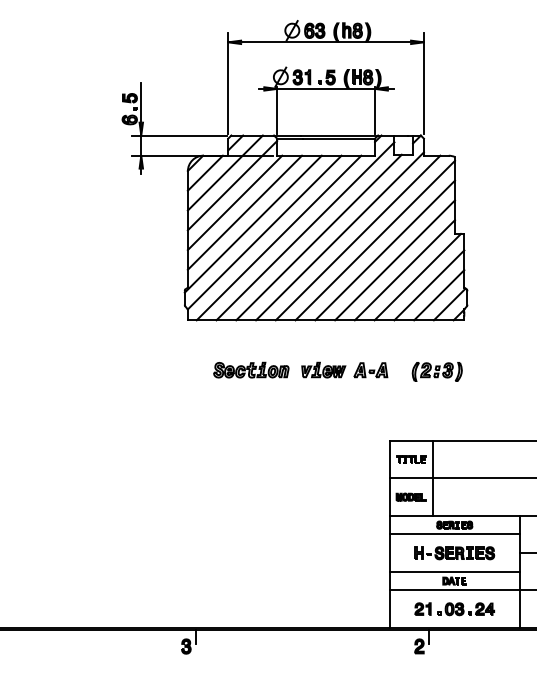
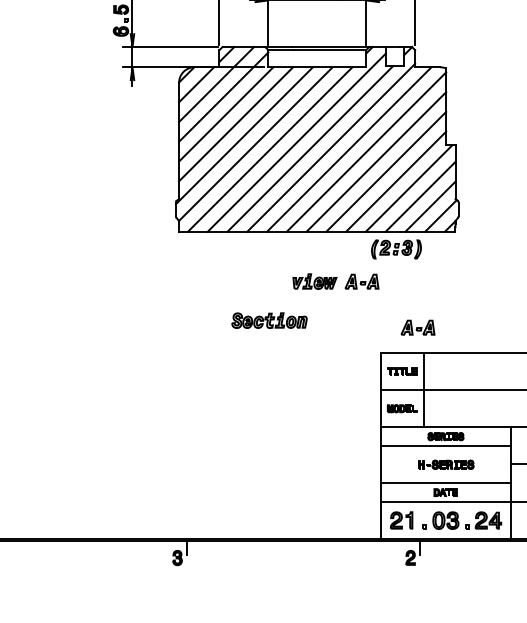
part: (251, 369) -> (269, 320), moved
part: (436, 371) -> (395, 249), moved
part: (426, 416) -> (417, 328), added
part: (454, 553) -> (445, 465), size x0.7
part: (454, 609) -> (445, 521), size x1.4

